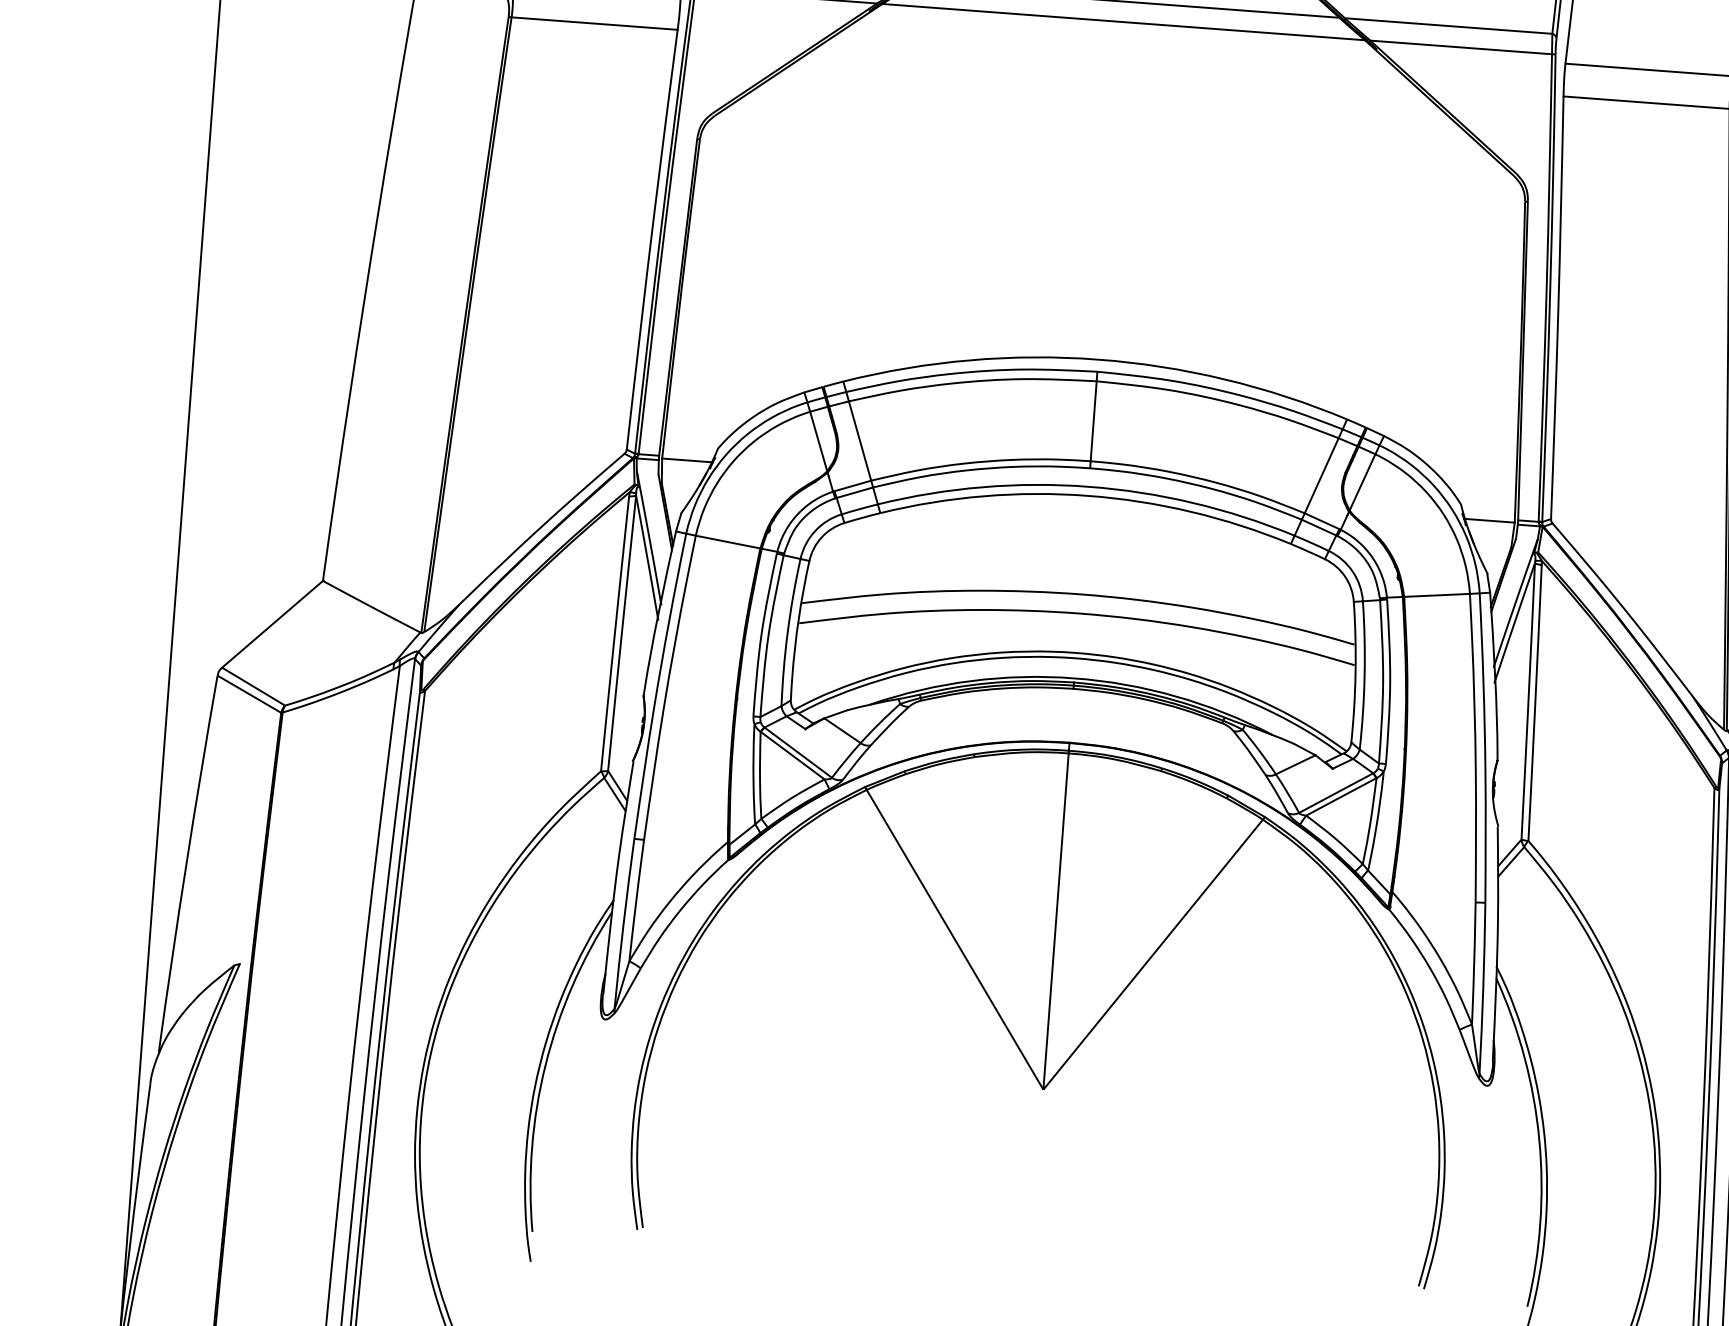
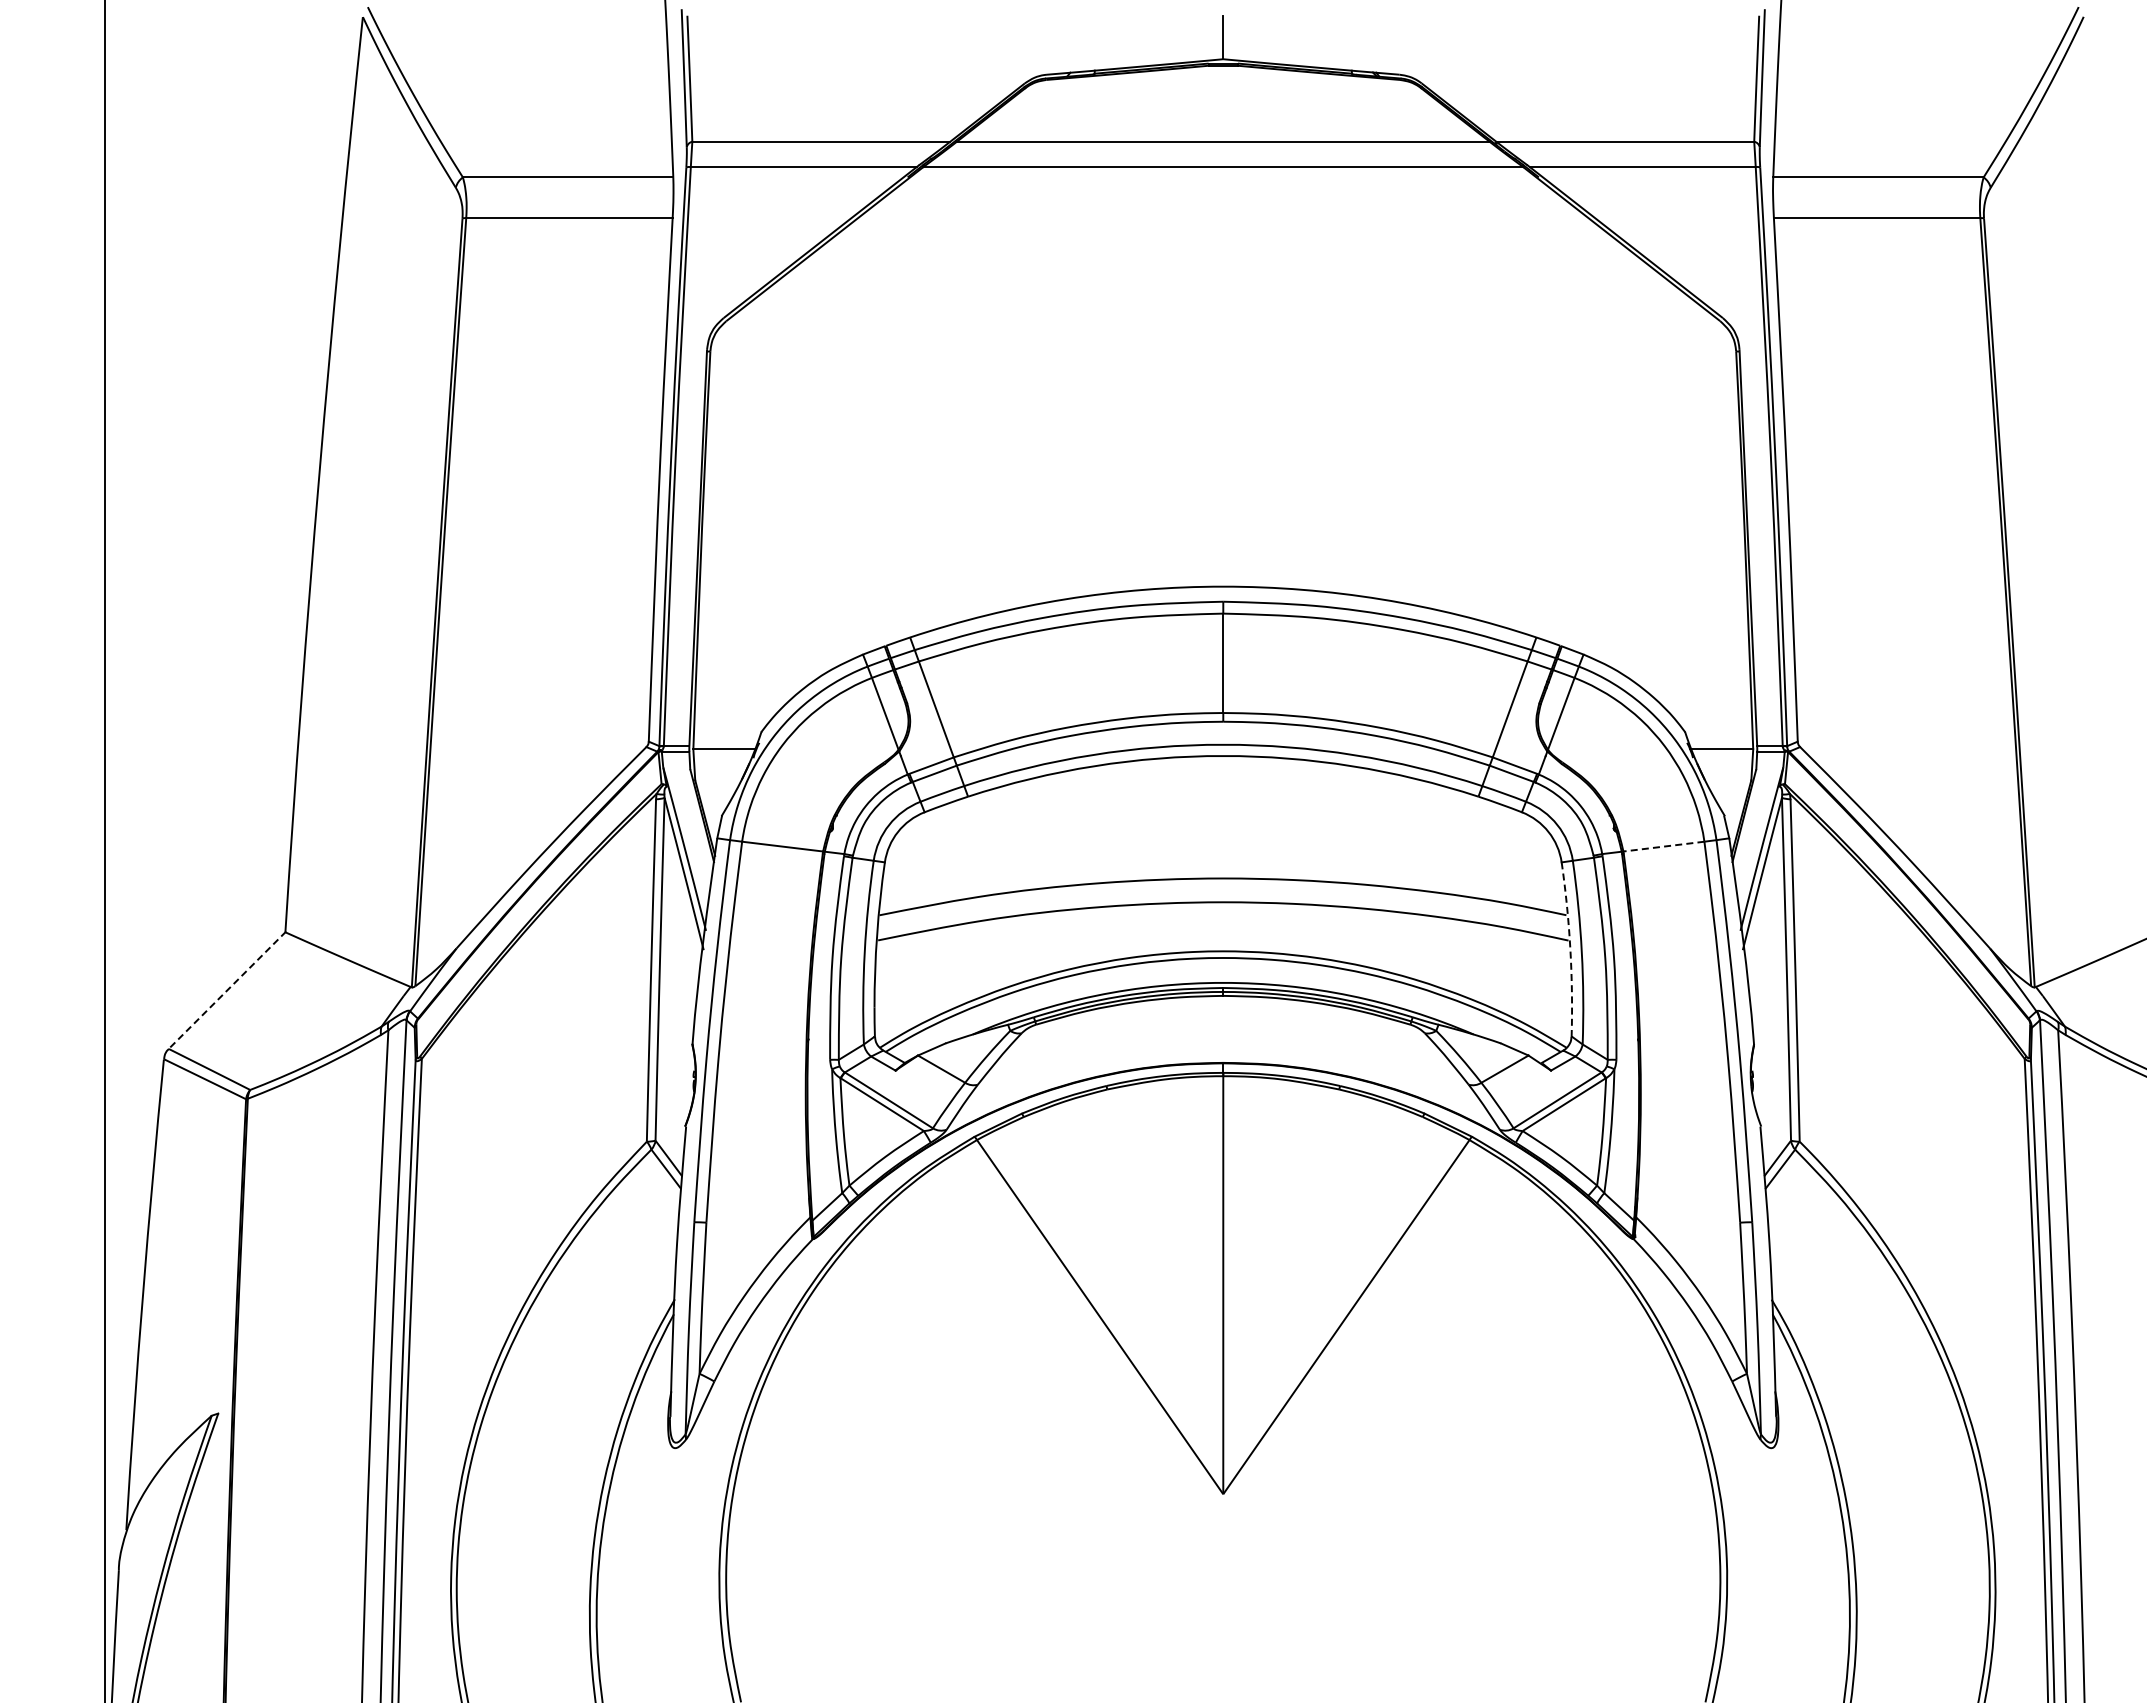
line: (1436, 595) -> (1663, 846), solid -> dashed
line: (272, 624) -> (227, 990), solid -> dashed
arc: (1355, 672) -> (1570, 949), solid -> dashed

